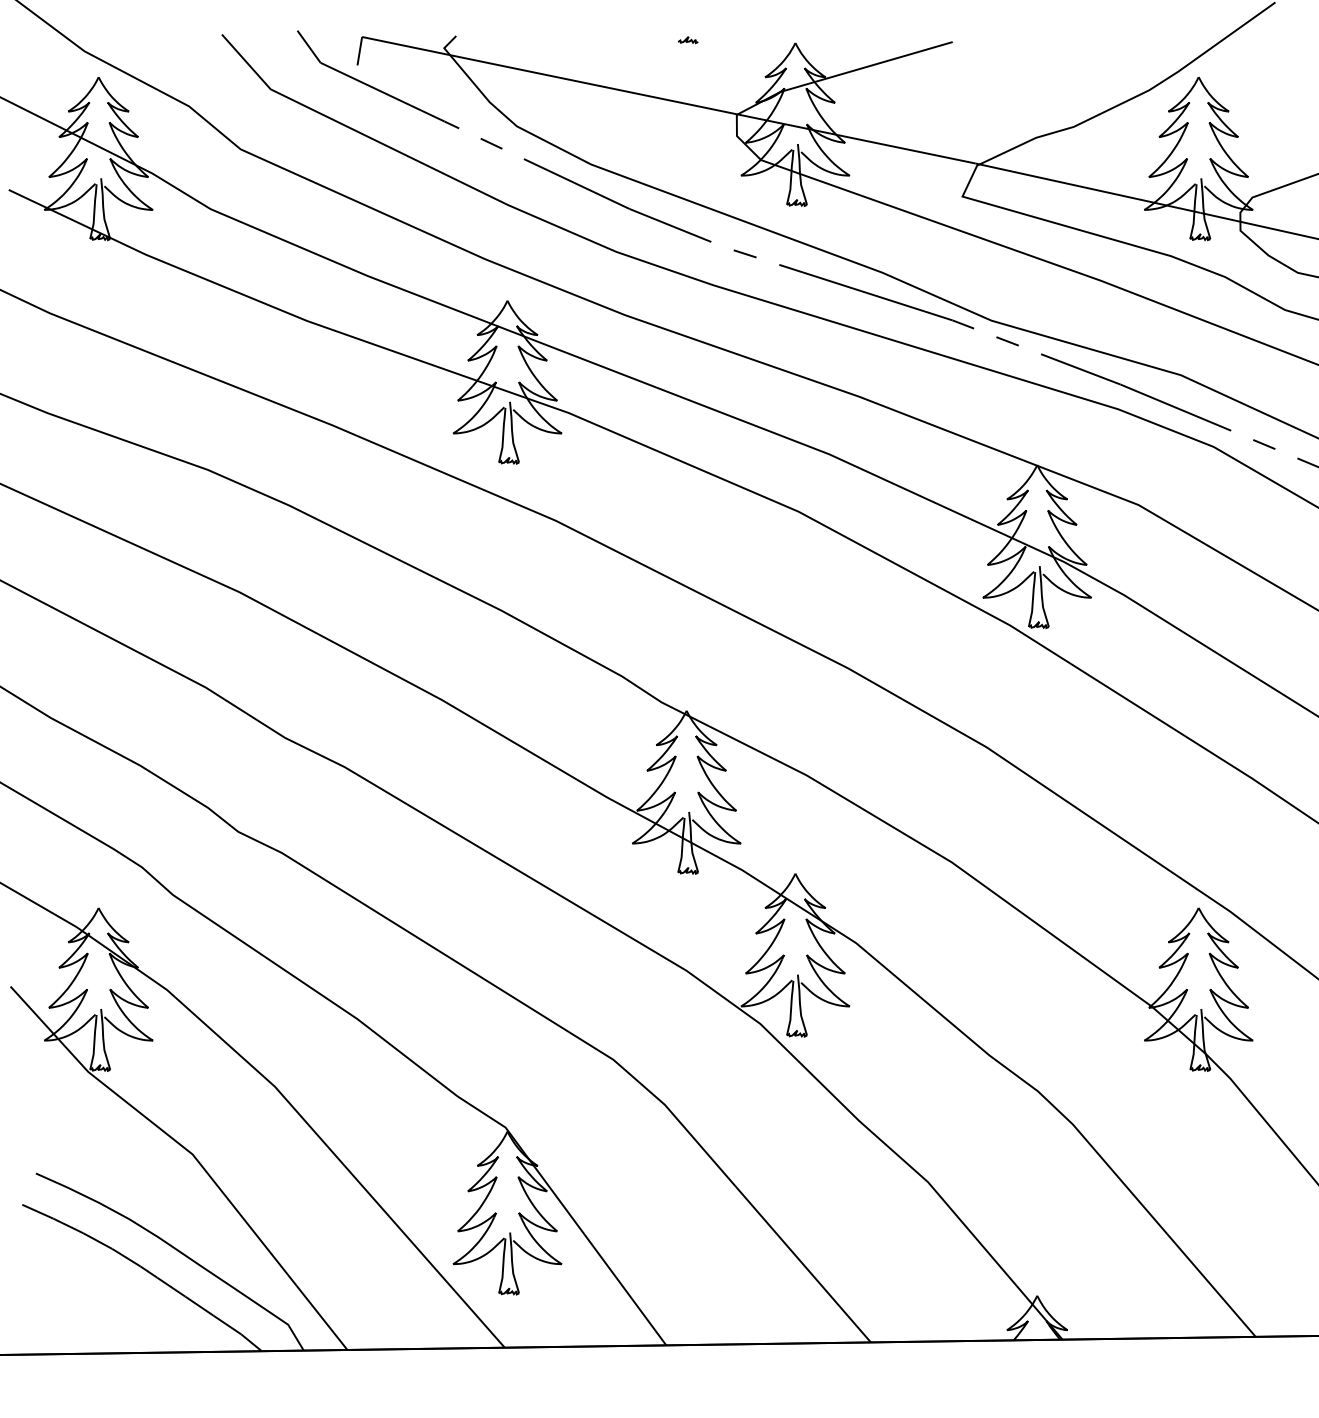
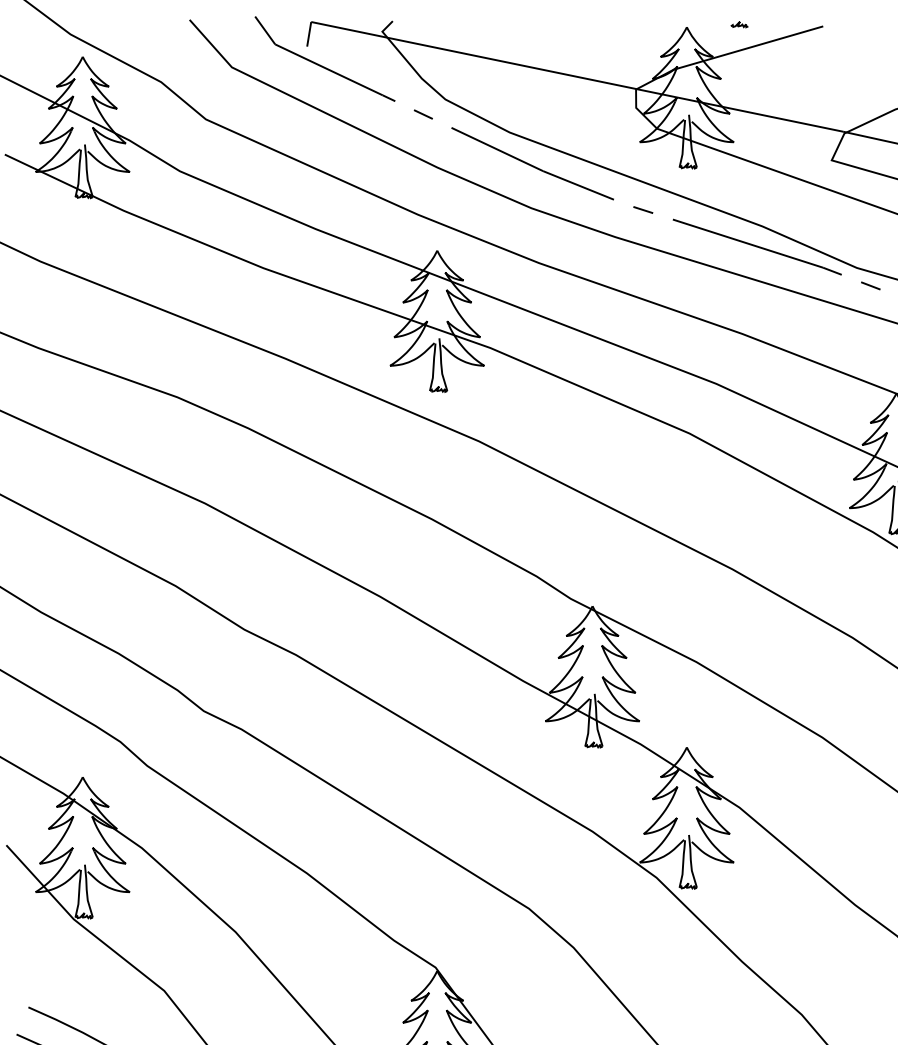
curve: (687, 40) -> (738, 25), moved

